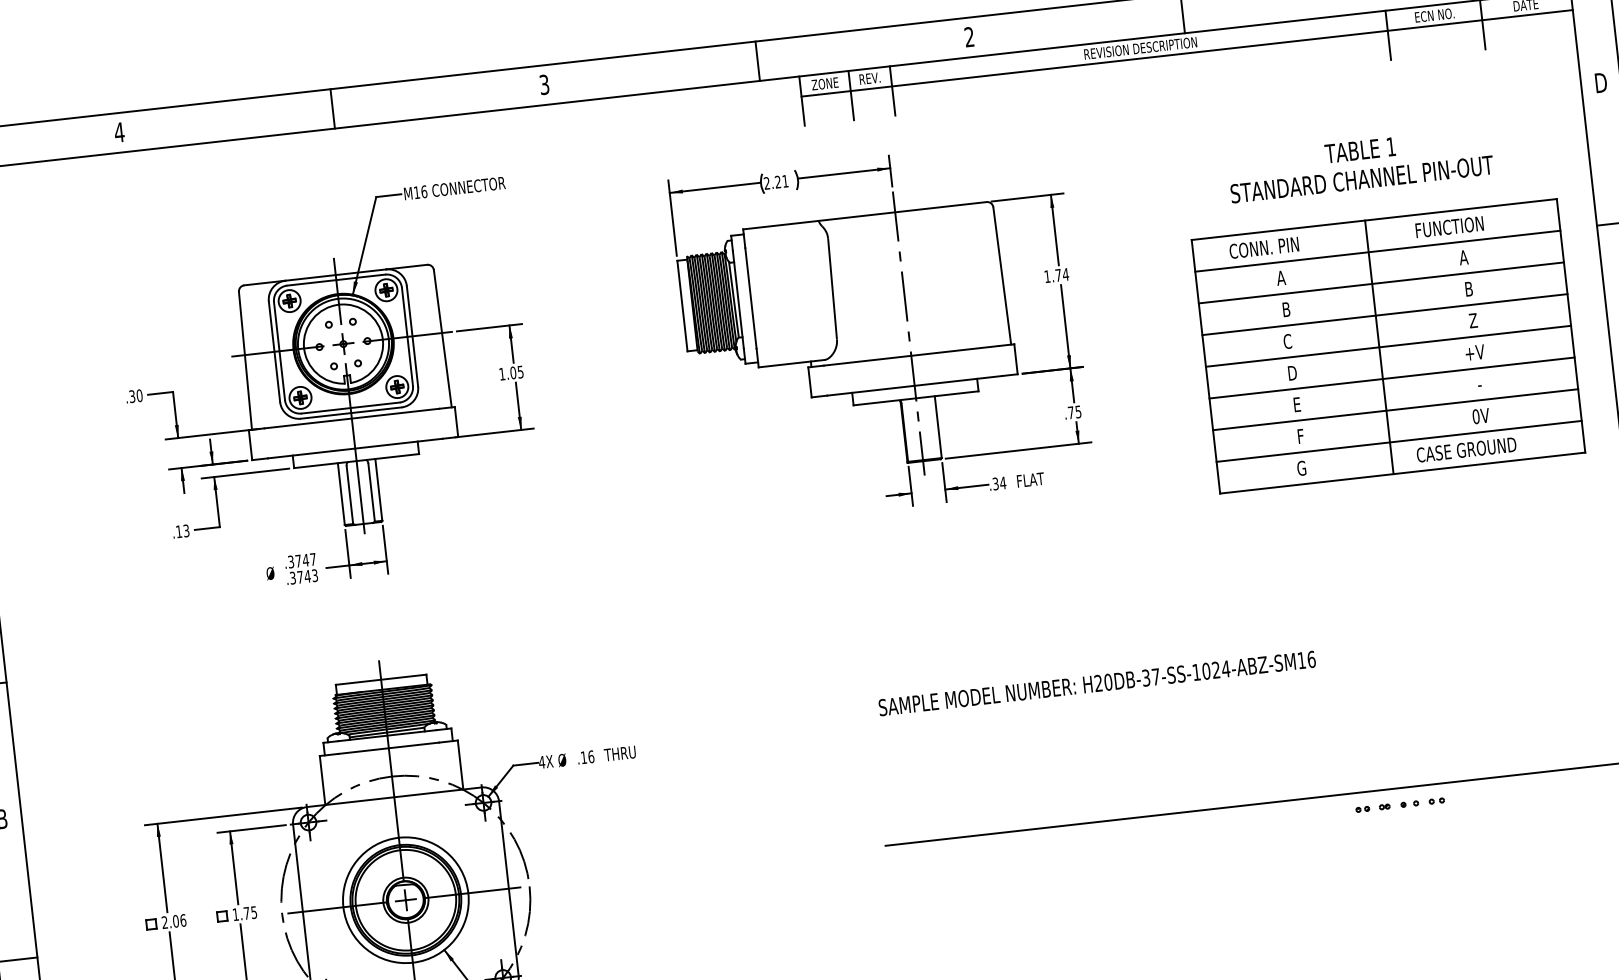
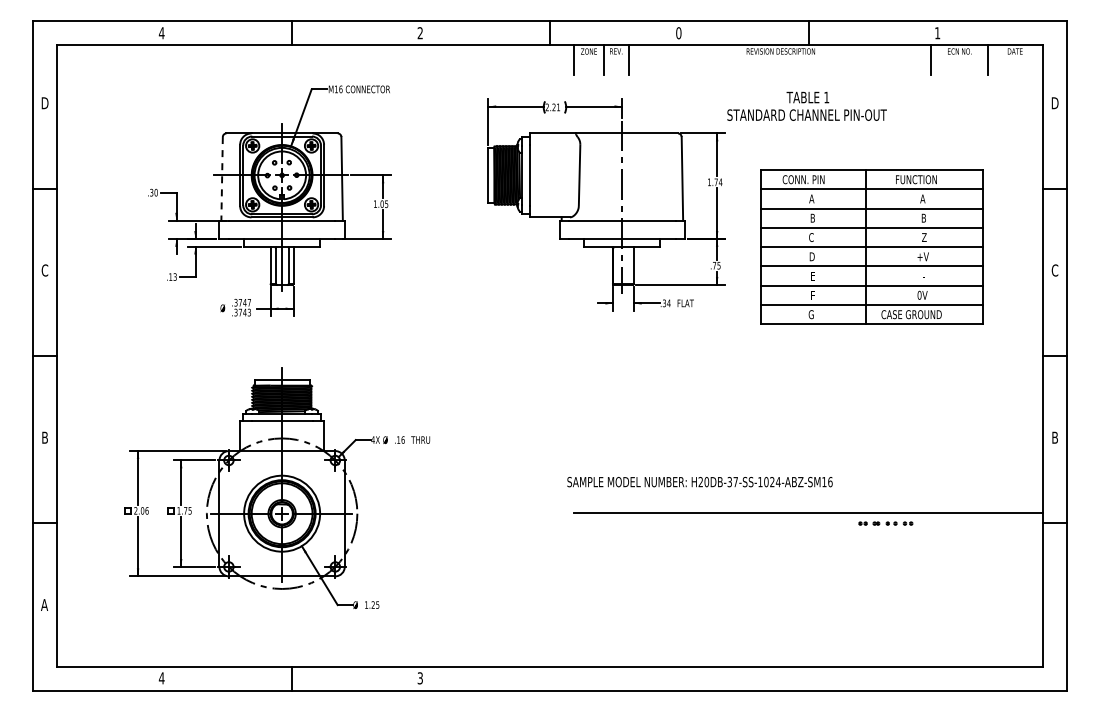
text: (969, 37) -> (678, 33), 2 -> 0
line: (1187, 53) -> (808, 57), removed
text: (543, 85) -> (419, 33), 3 -> 2
text: (1359, 163) -> (806, 105), moved
part: (1388, 345) -> (871, 246), moved
line: (246, 360) -> (222, 178), solid -> dashed
text: (1096, 684) -> (699, 482), moved

